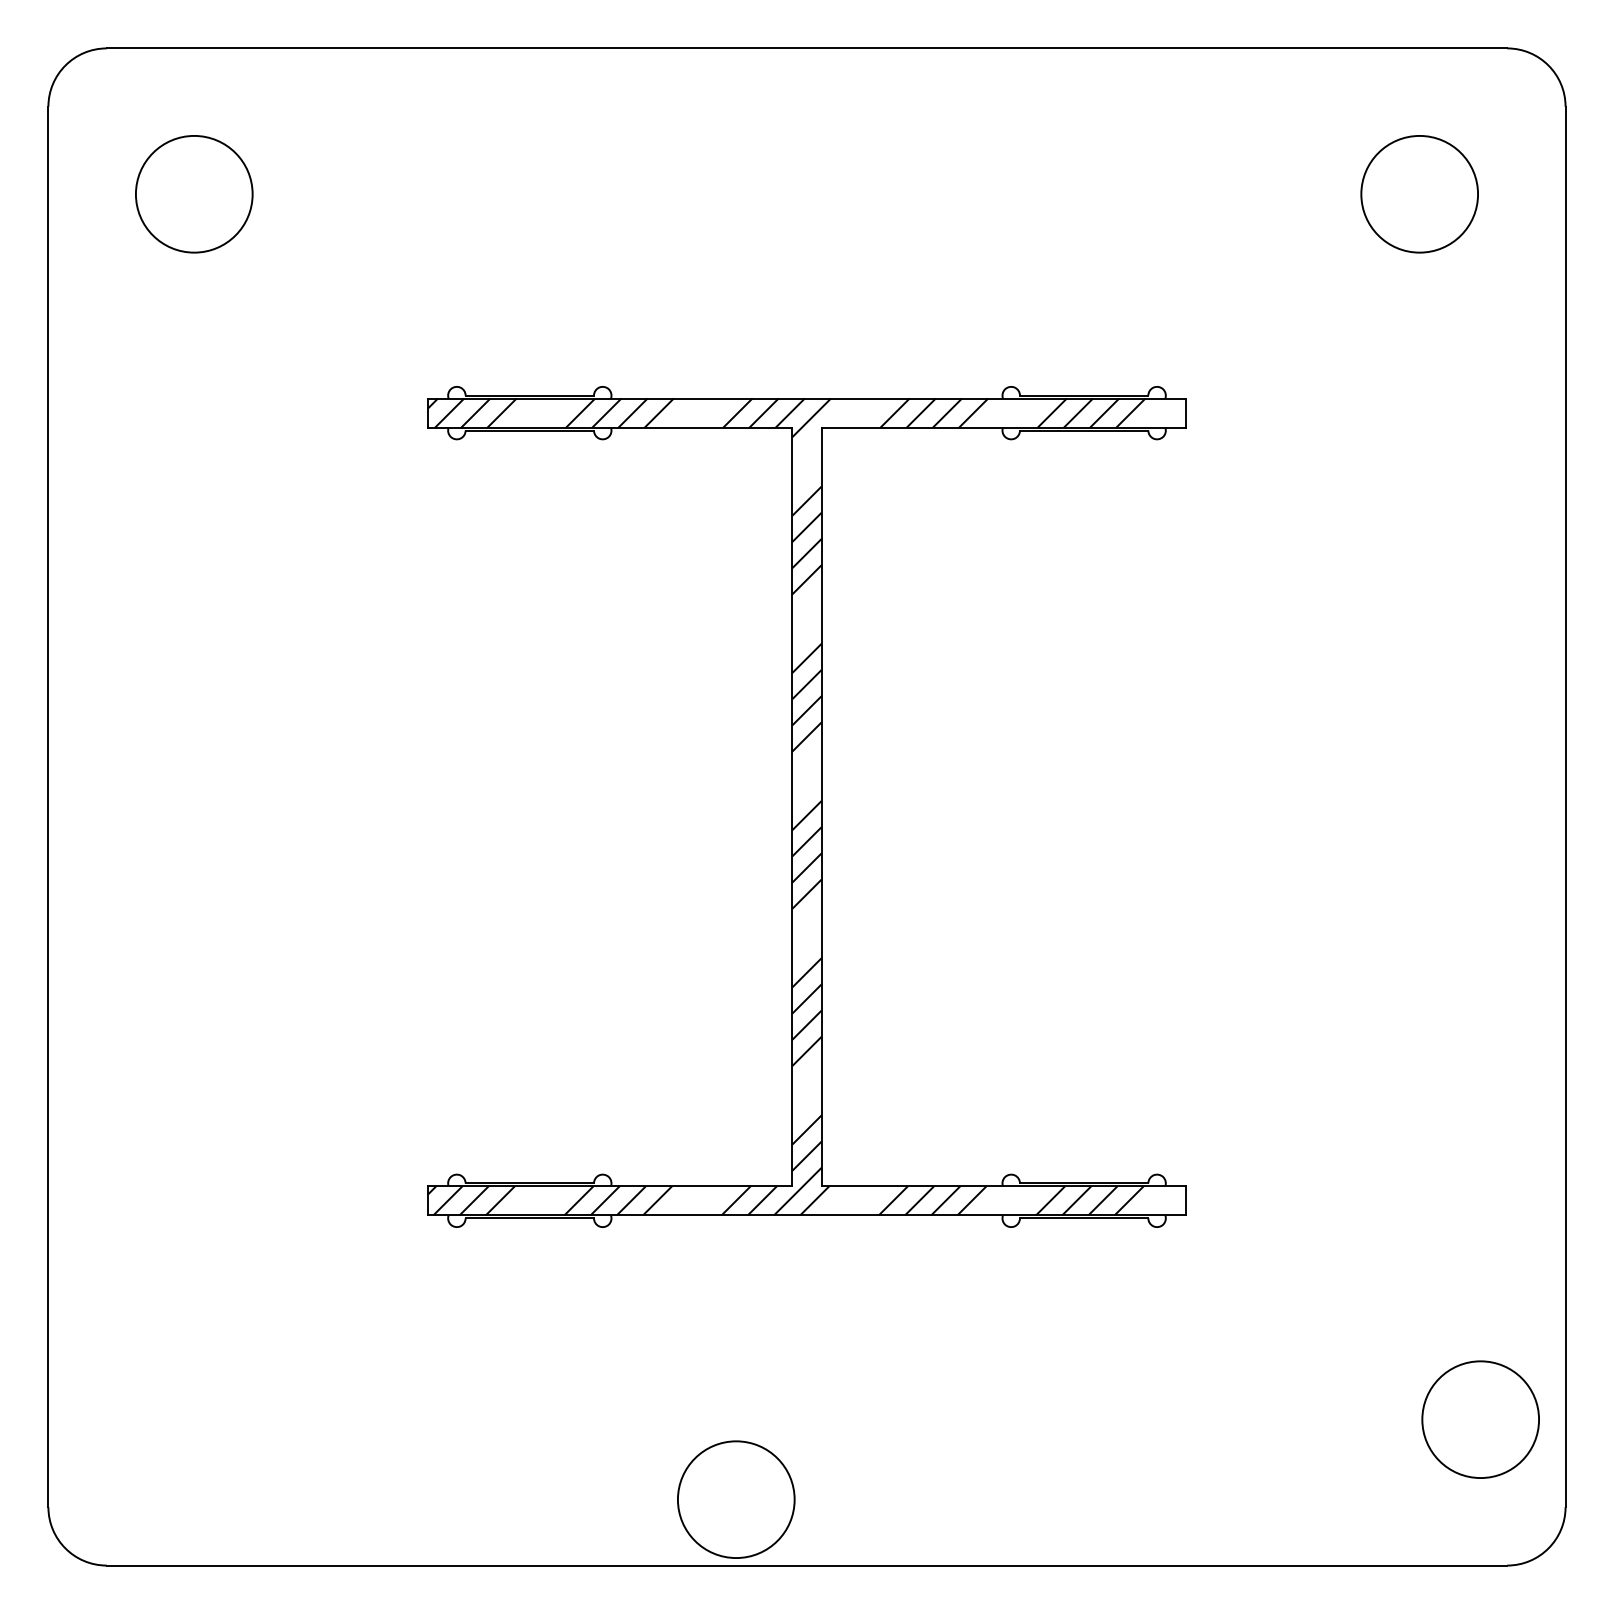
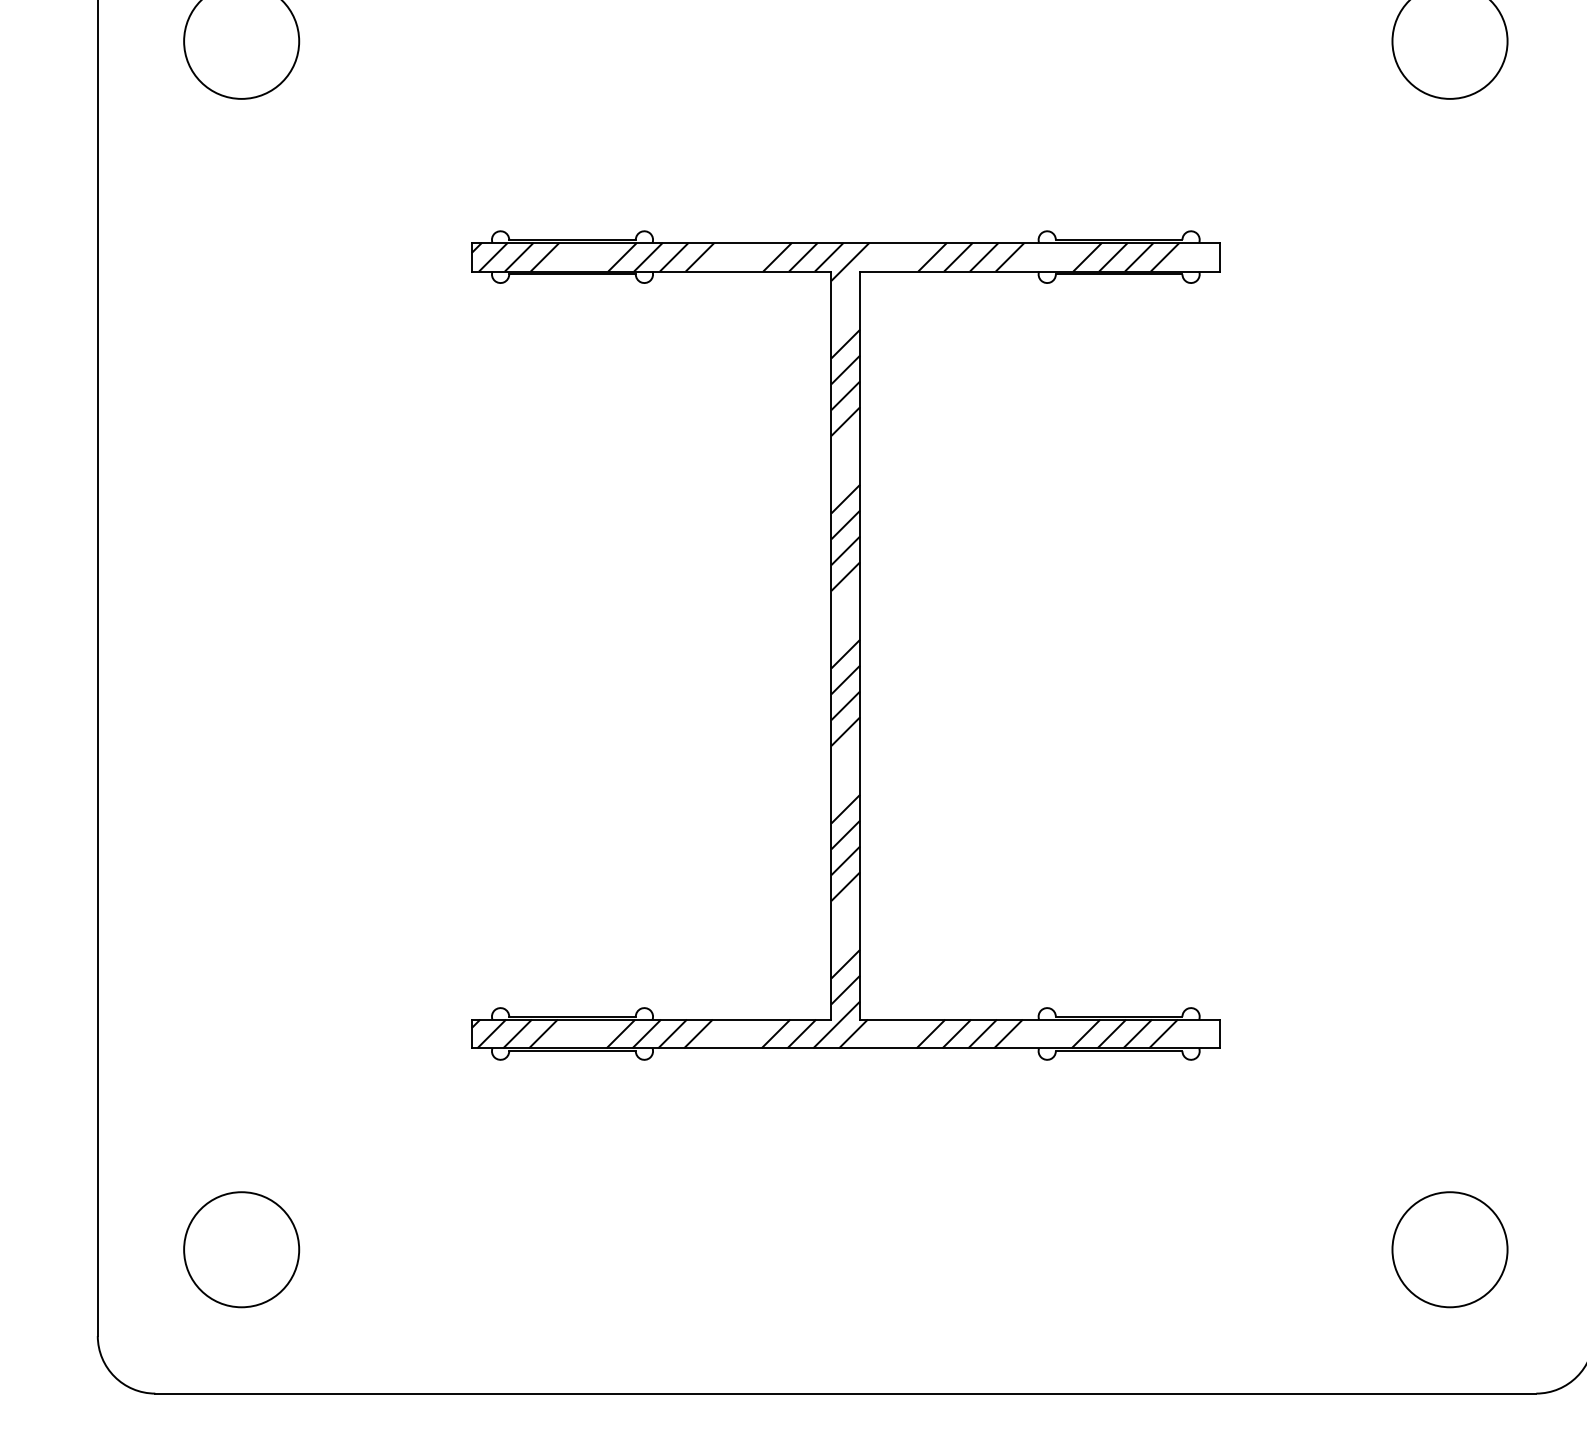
circle: (1480, 1419) -> (1449, 1249), moved
circle: (736, 1499) -> (241, 1249), moved

